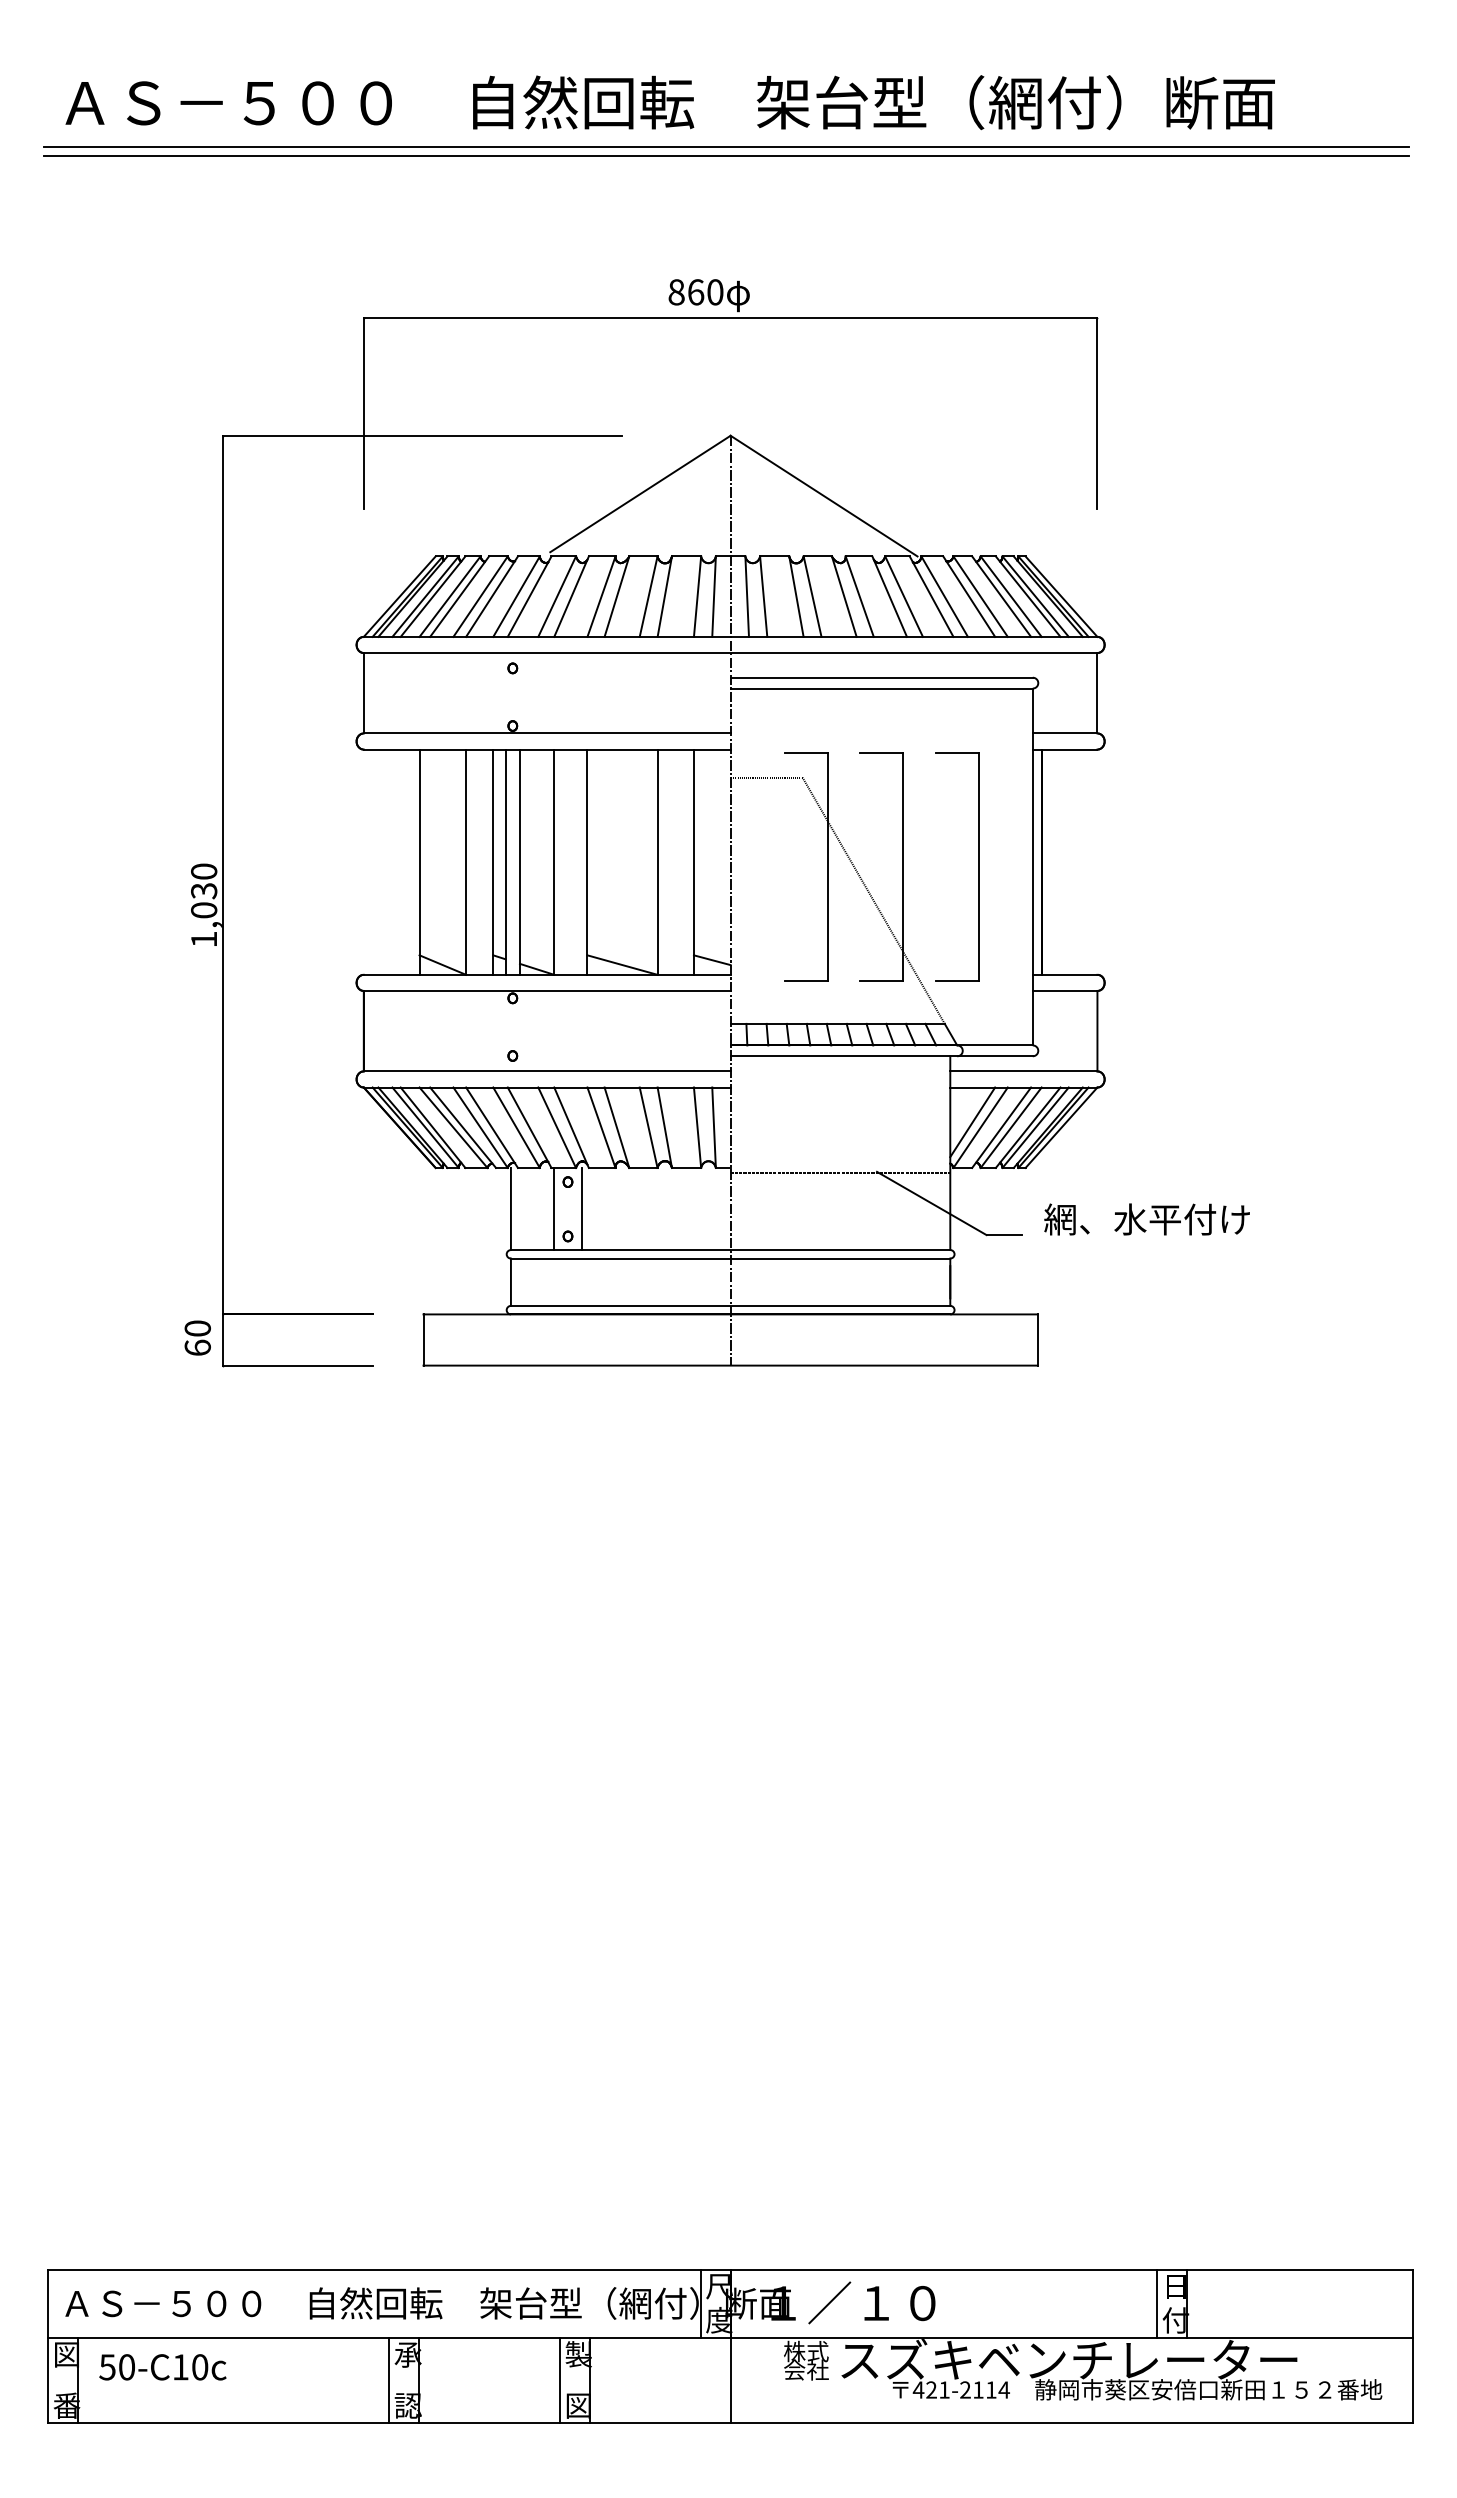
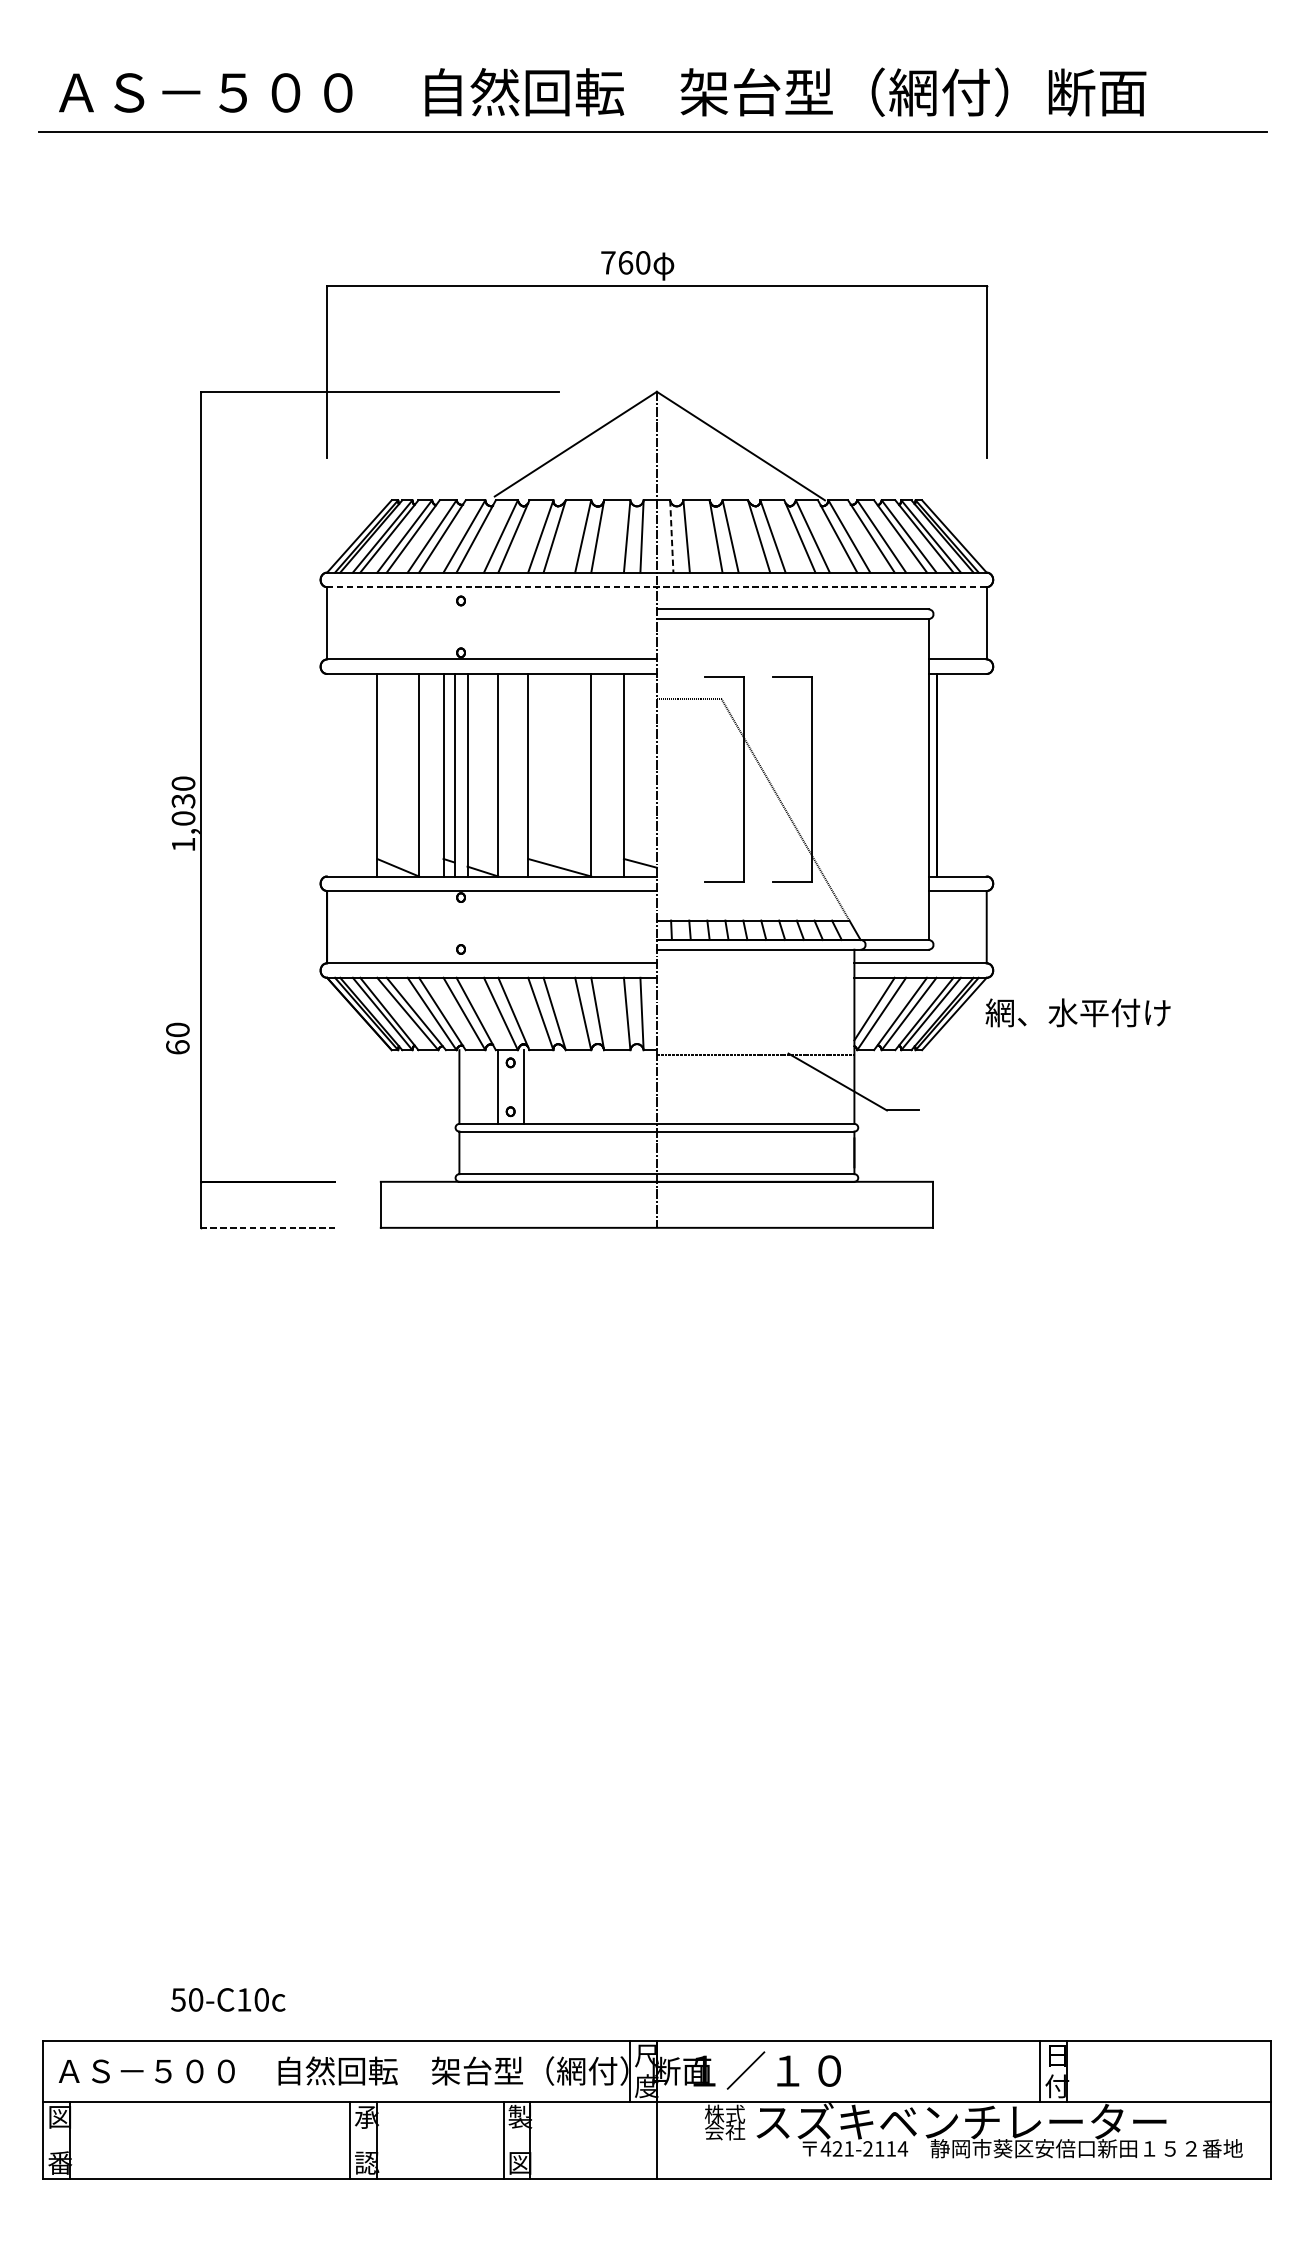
line: (725, 155) -> (652, 139), removed
text: (676, 292) -> (608, 263), 860 -> 760
line: (747, 597) -> (672, 537), solid -> dashed
line: (730, 653) -> (656, 587), solid -> dashed
part: (978, 866) -> (879, 779), removed
text: (1146, 1219) -> (1077, 1012), moved
text: (197, 1337) -> (177, 1038), moved
line: (298, 1365) -> (268, 1227), solid -> dashed
text: (162, 2367) -> (227, 2000), moved

